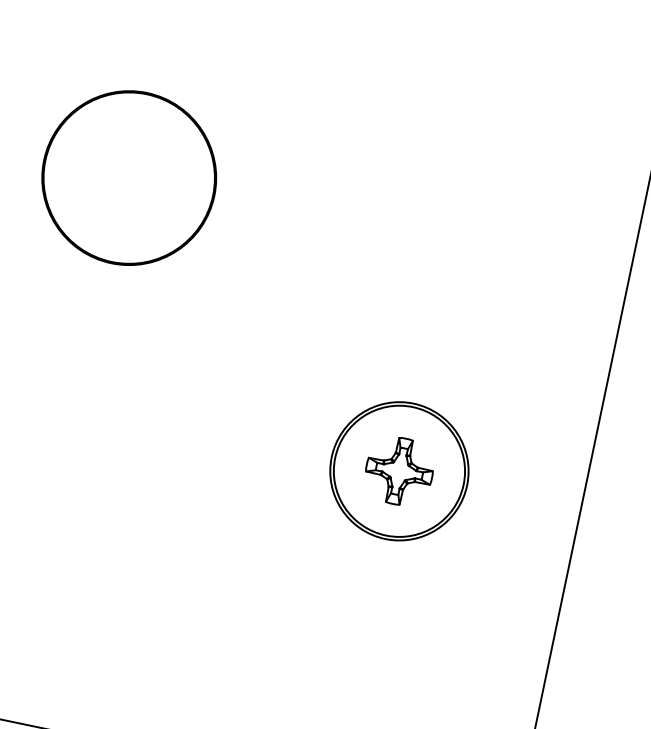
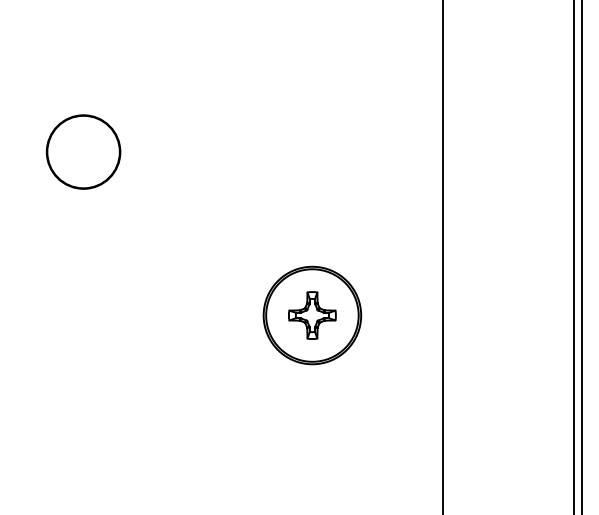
part: (129, 177) -> (83, 151), size x0.6

